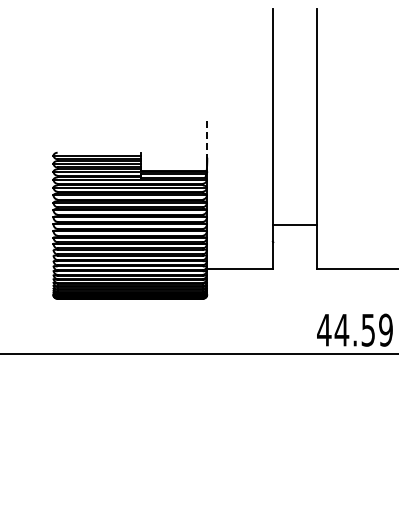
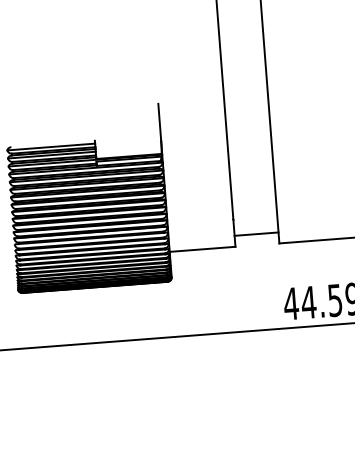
line: (207, 139) -> (160, 122), dashed -> solid
line: (295, 225) -> (256, 234), moved

